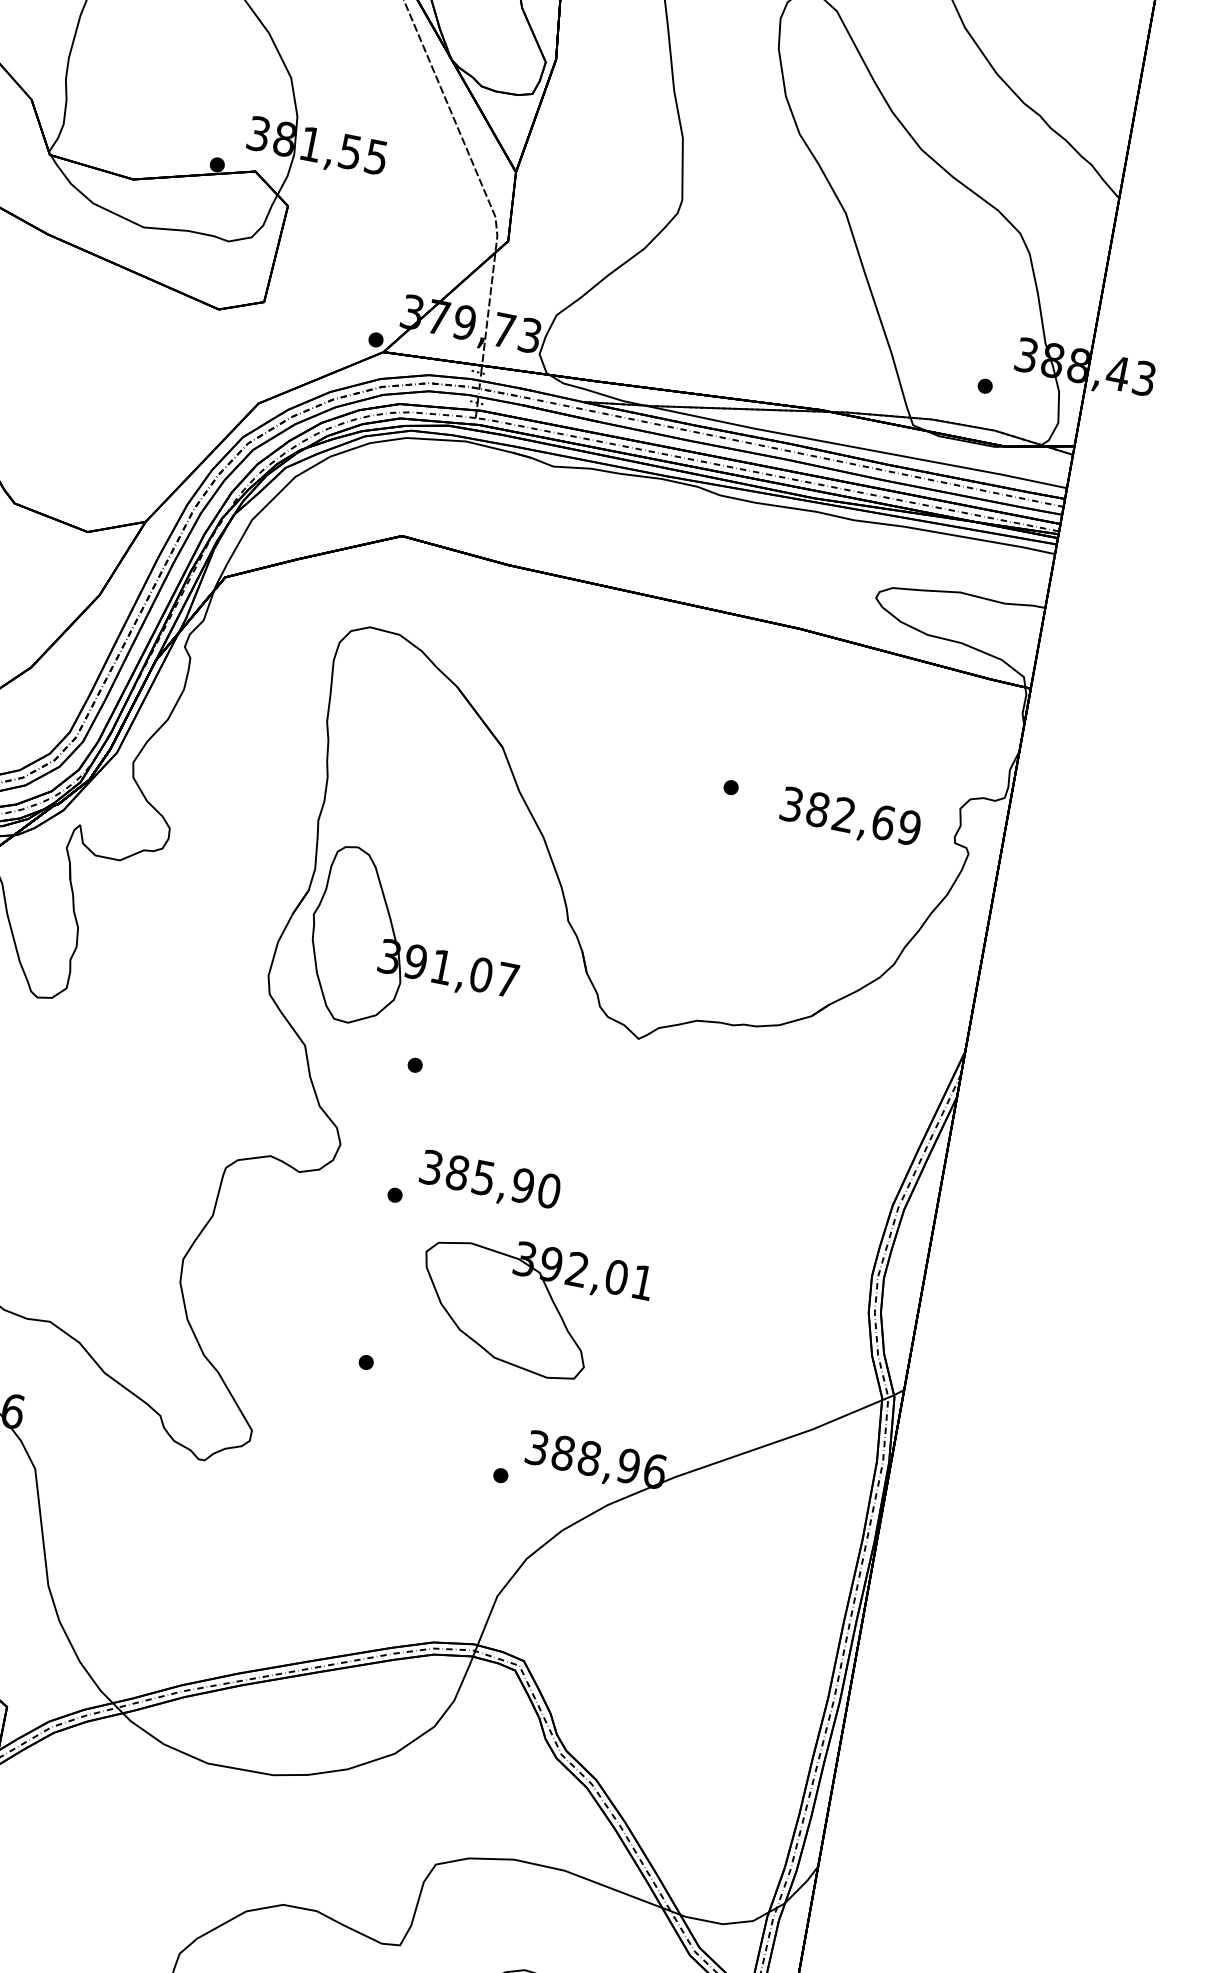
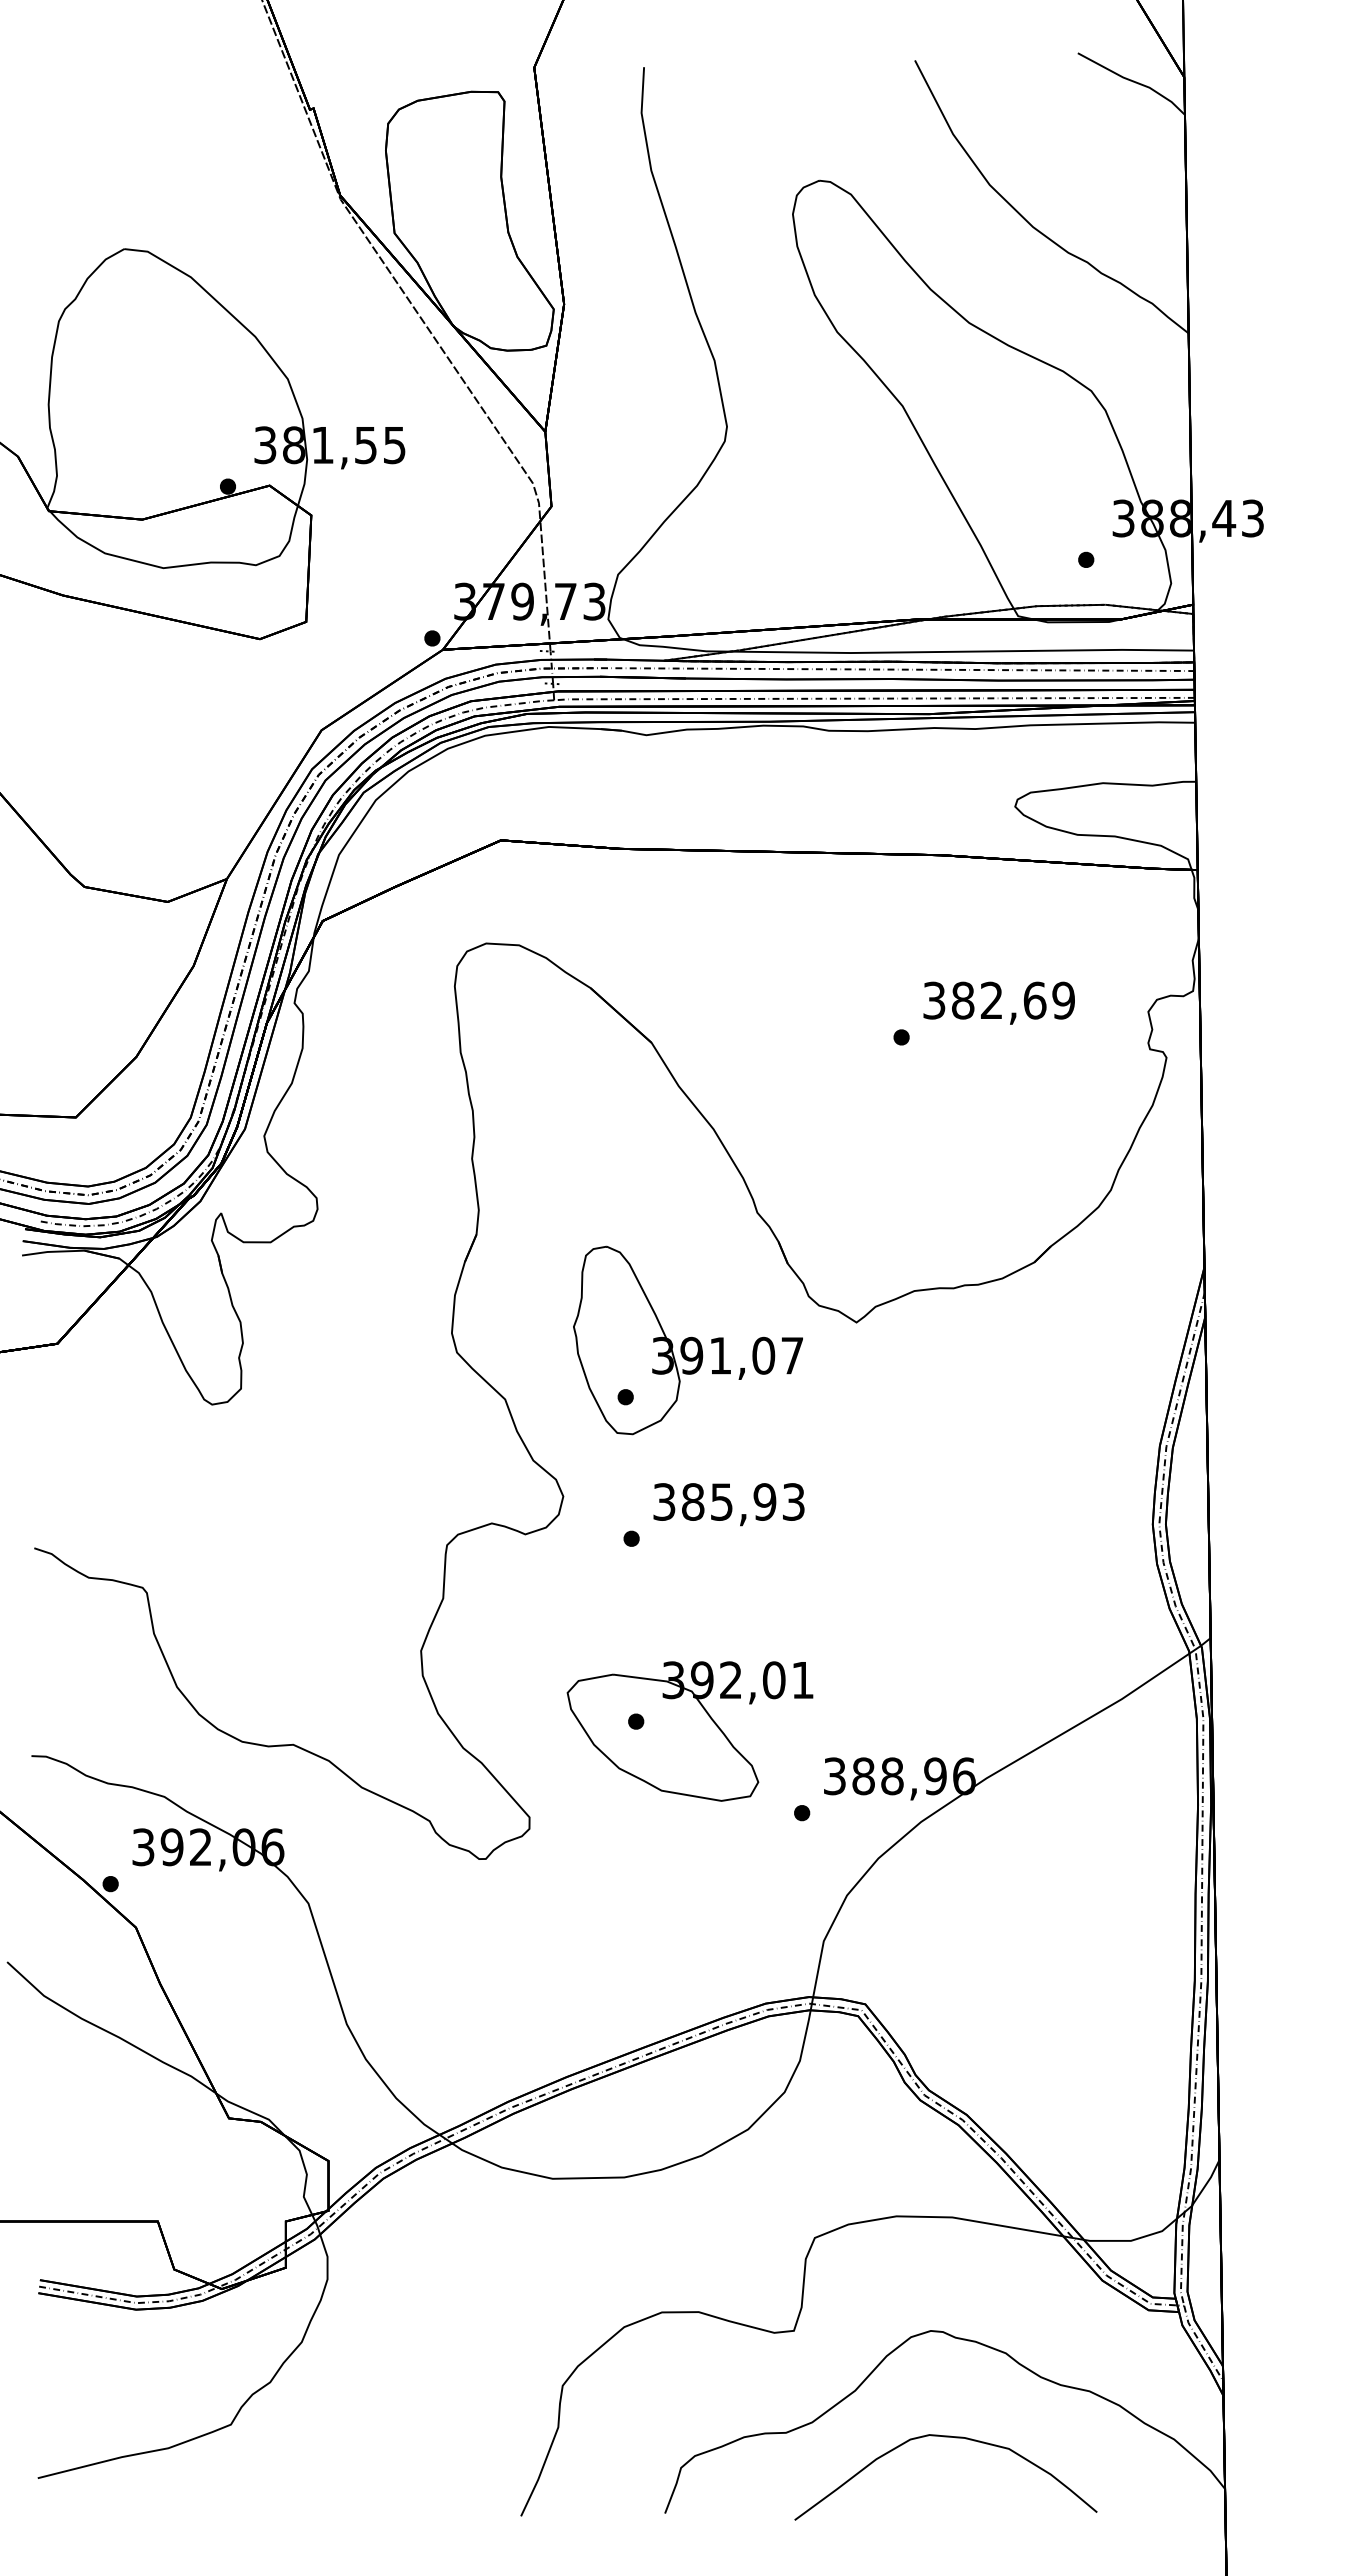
text: (849, 817) -> (998, 1002), moved
part: (414, 947) -> (687, 1340), moved
text: (549, 1190) -> (793, 1501), 385,90 -> 385,93
part: (530, 1308) -> (689, 1731), moved

